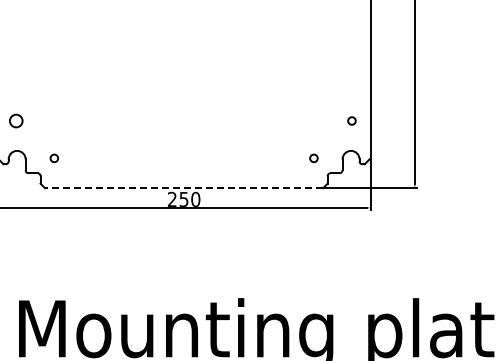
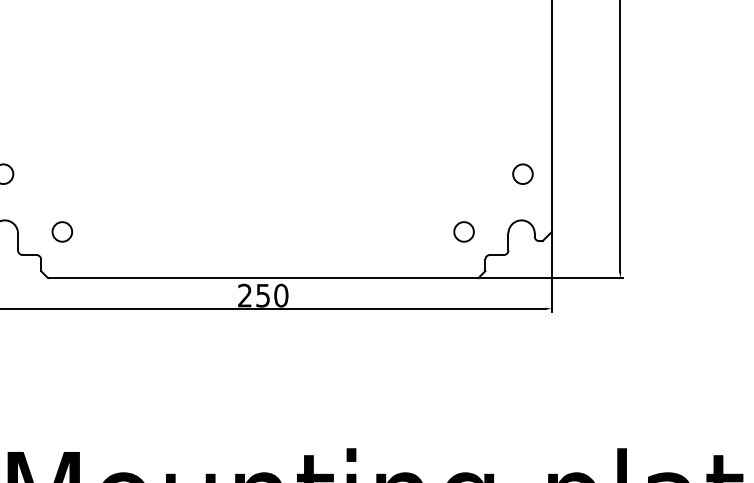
circle: (351, 120) -> (522, 173), size x1.67
circle: (54, 158) -> (62, 232), size x1.67
circle: (313, 158) -> (463, 232), size x1.67
line: (183, 188) -> (262, 278), dashed -> solid

